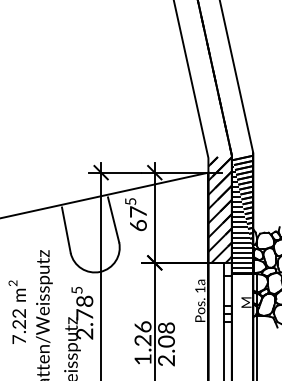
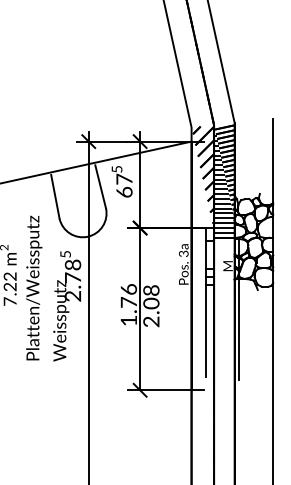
hatch: (218, 214) -> (201, 181), removed
text: (199, 289) -> (183, 253), 1a -> 3a
text: (142, 339) -> (128, 301), 1.26 -> 1.76

